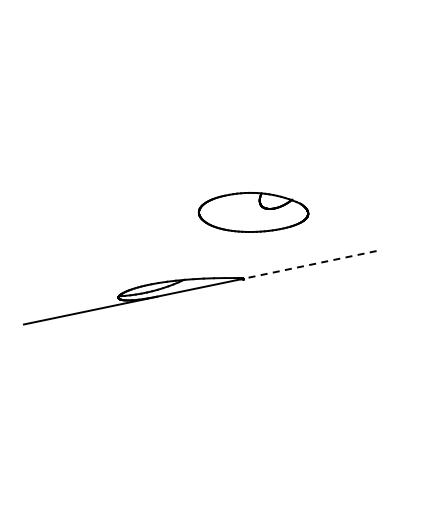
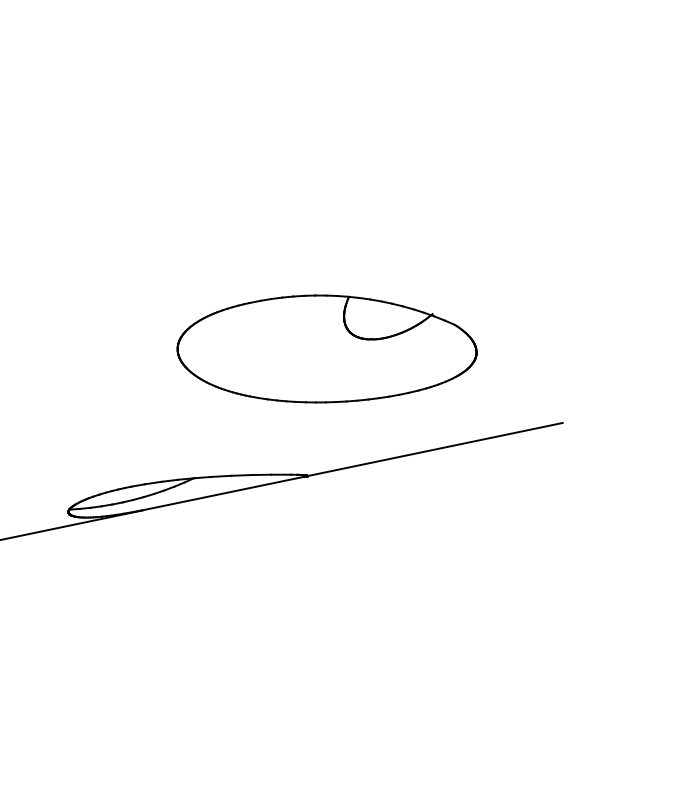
part: (253, 212) -> (326, 349), size x1.43
line: (309, 265) -> (434, 450), dashed -> solid

